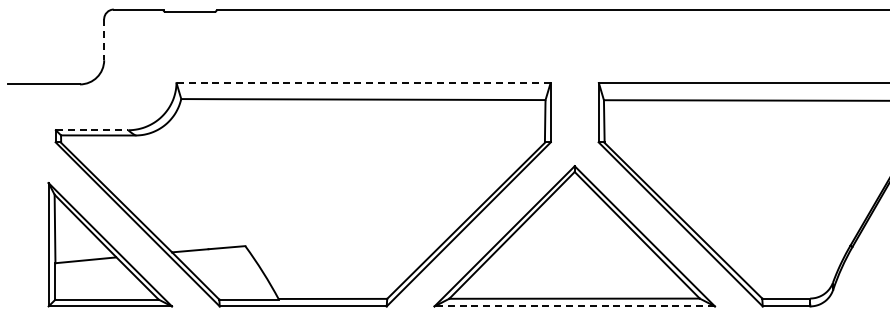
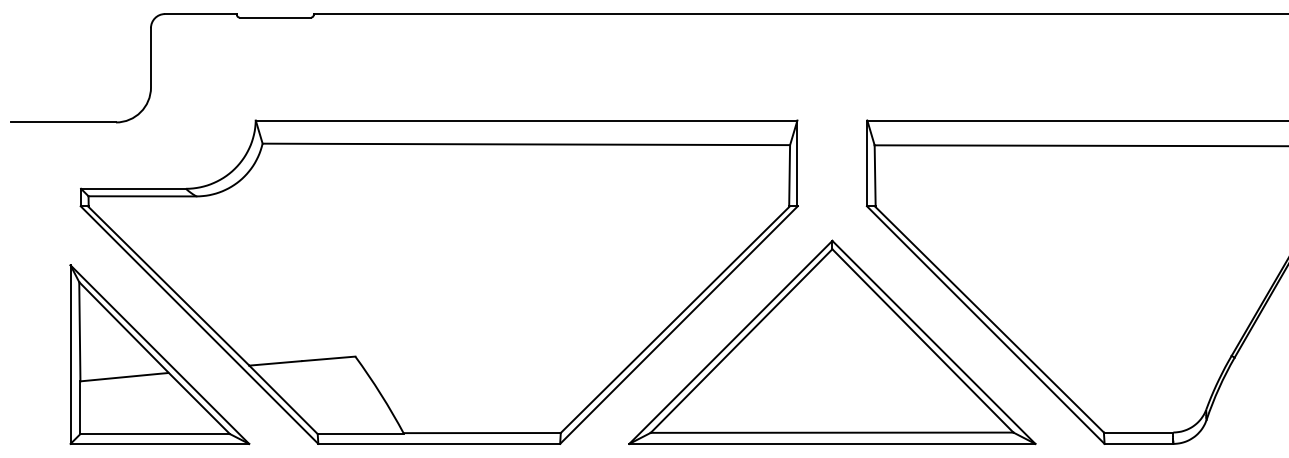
line: (104, 40) -> (151, 58), dashed -> solid
line: (363, 83) -> (526, 121), dashed -> solid
line: (92, 130) -> (134, 189), dashed -> solid
line: (574, 306) -> (832, 444), dashed -> solid

